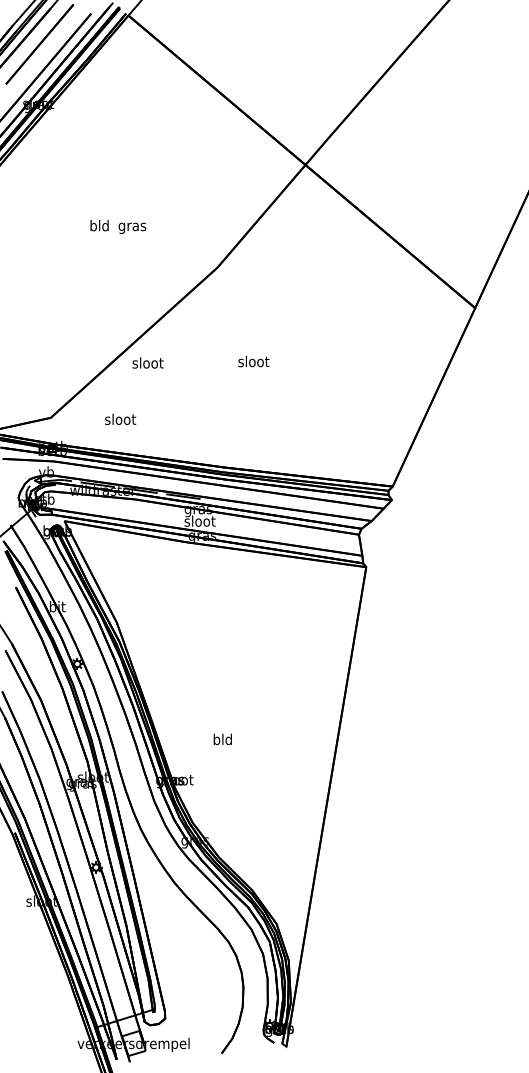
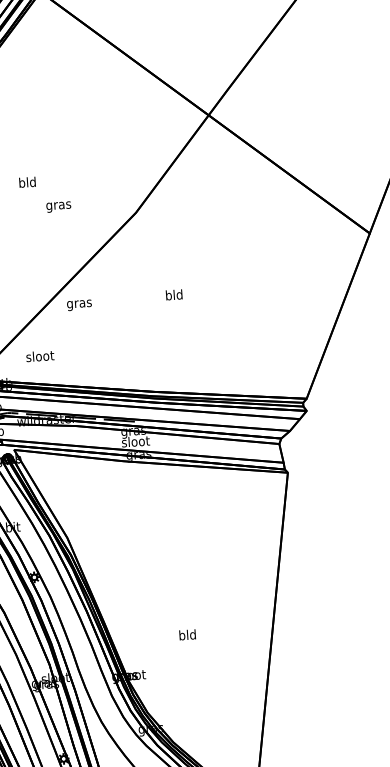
text: (132, 227) -> (58, 206), moved
text: (253, 361) -> (174, 294), sloot -> bld
text: (147, 364) -> (79, 304), sloot -> gras
text: (120, 418) -> (40, 355), moved
text: (222, 739) -> (187, 635), moved

